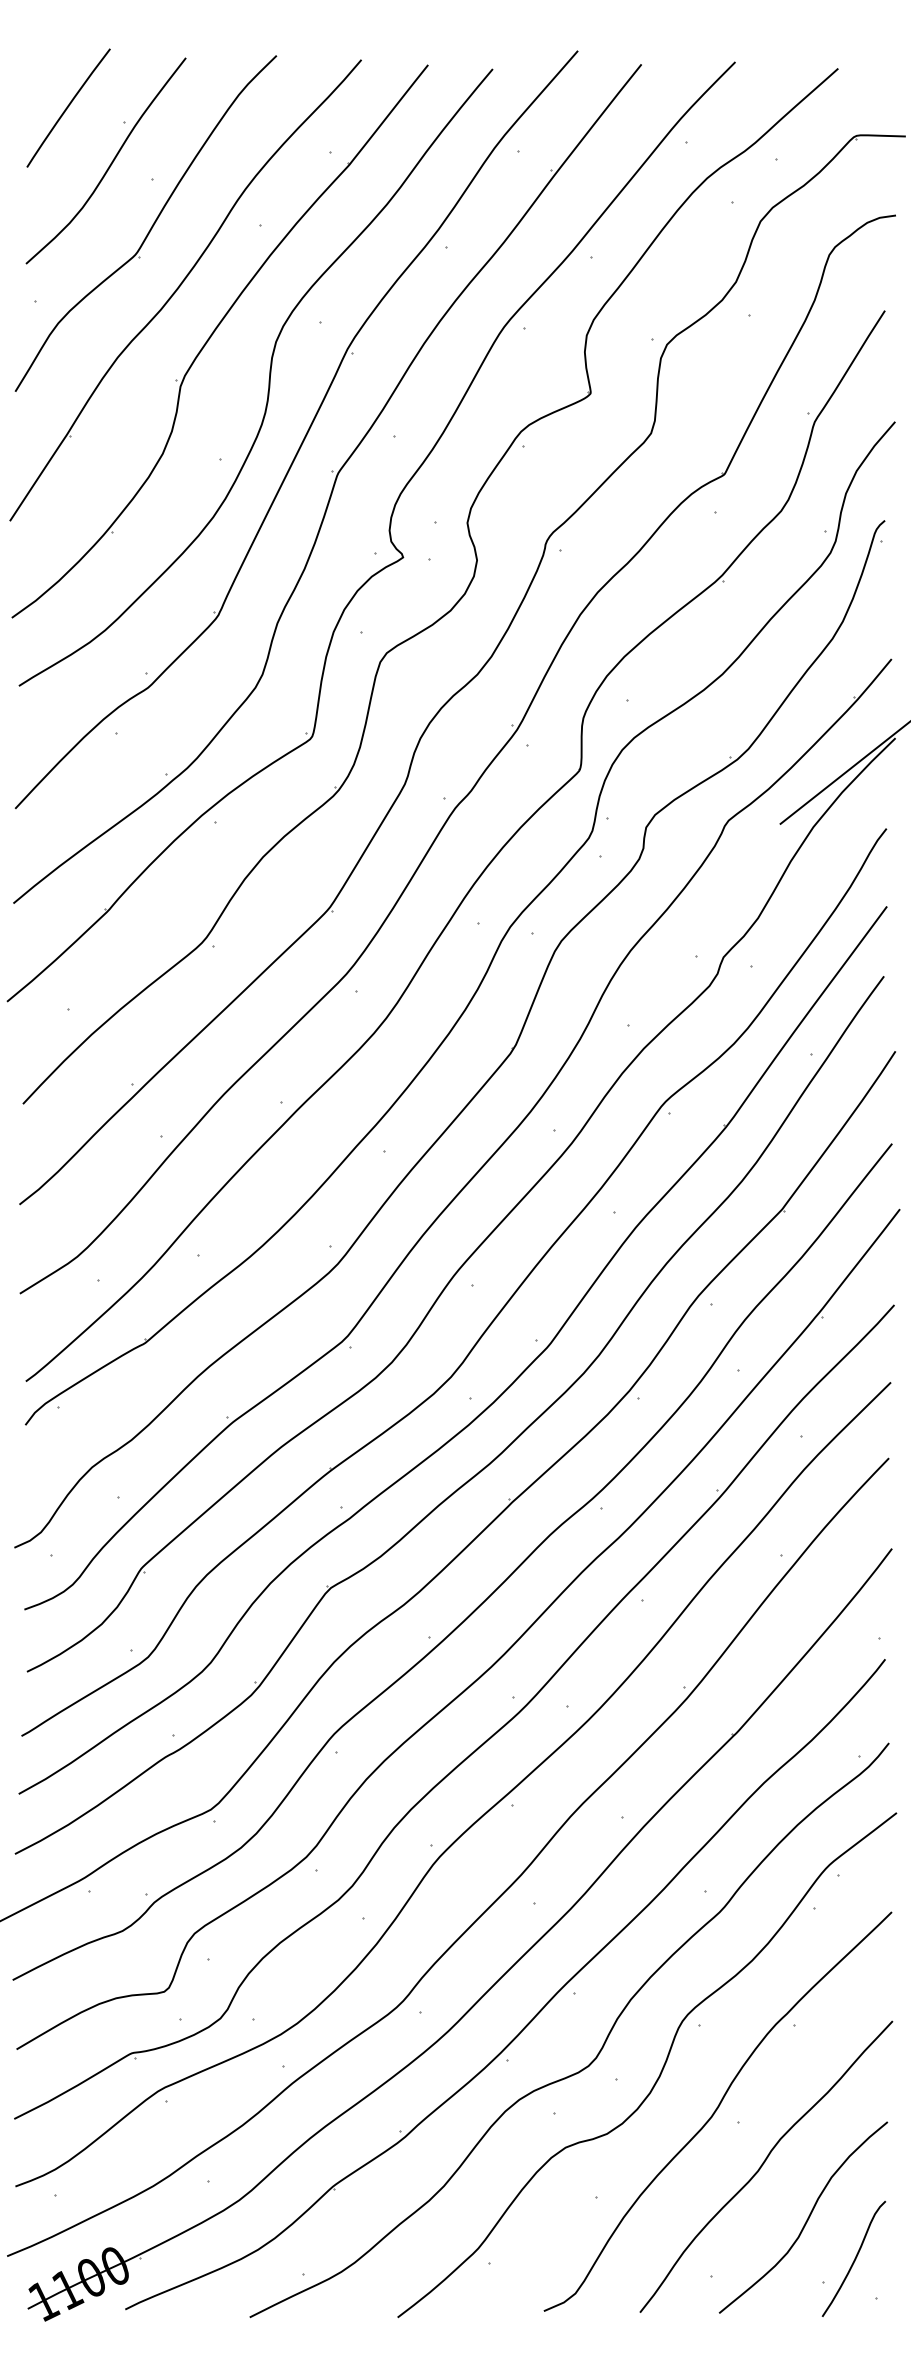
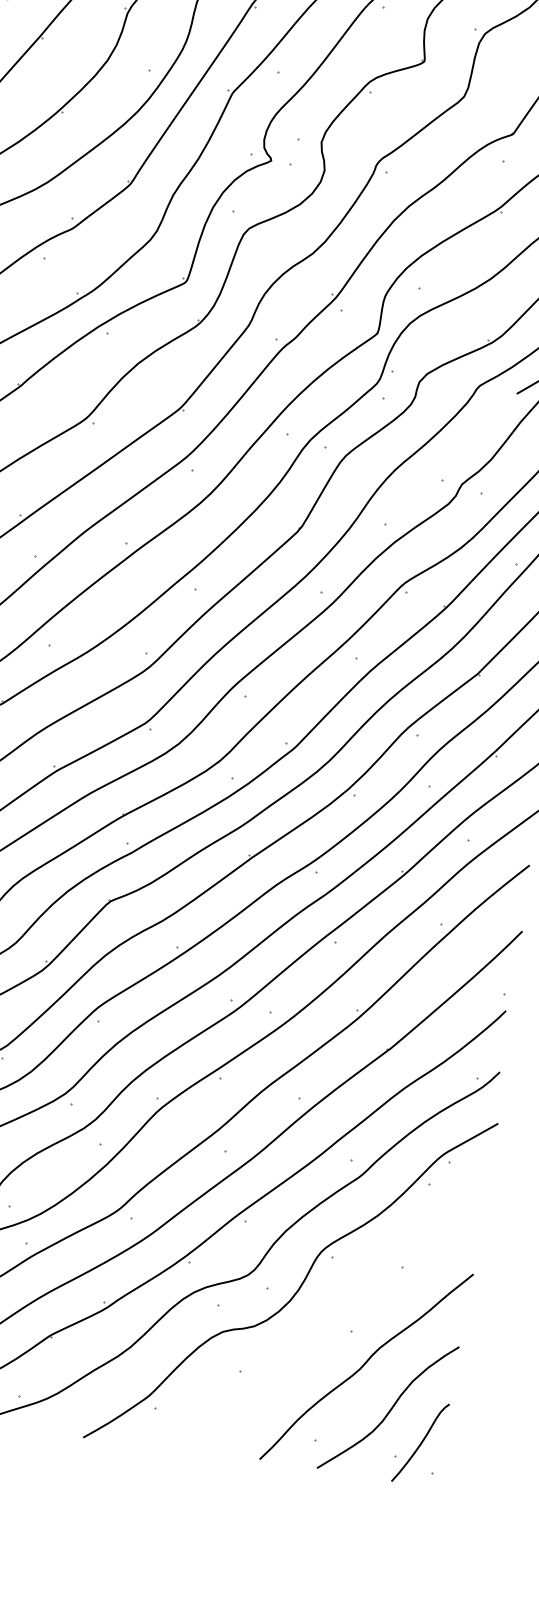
curve: (716, 2111) -> (336, 1321), removed

